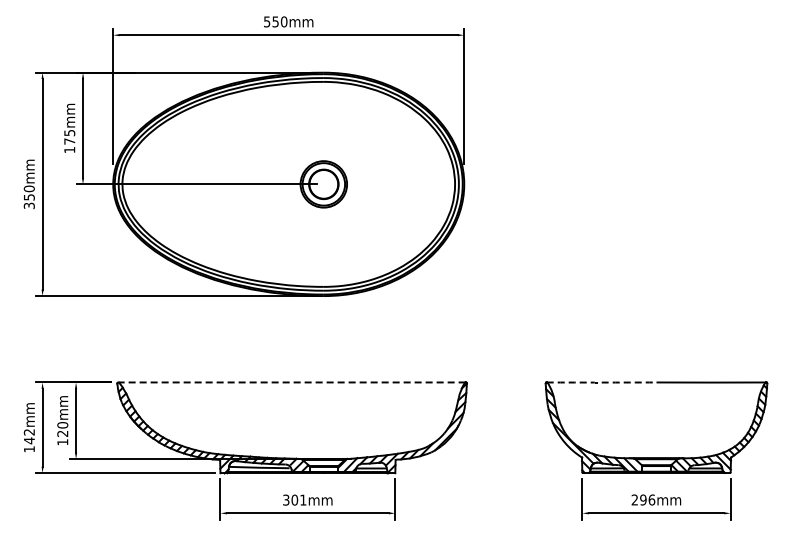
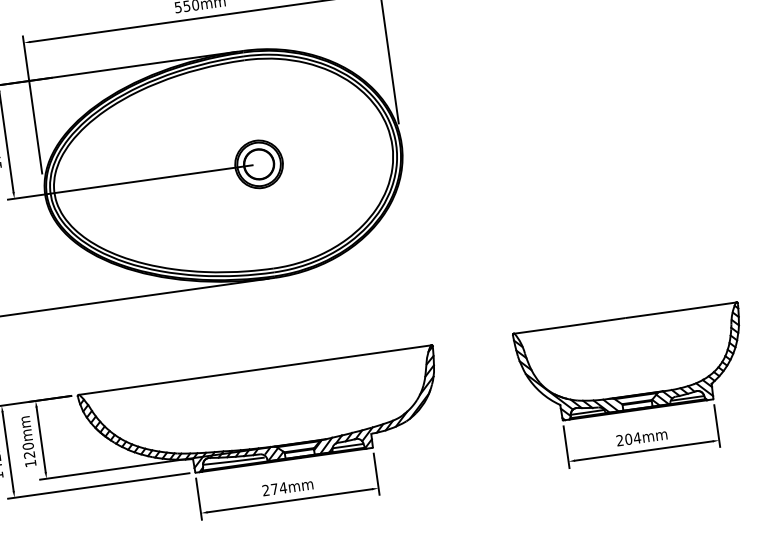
line: (292, 382) -> (255, 370), dashed -> solid
arc: (601, 382) -> (569, 325), dashed -> solid
text: (294, 499) -> (274, 488), 301mm -> 274mm
text: (647, 499) -> (632, 438), 296mm -> 204mm

